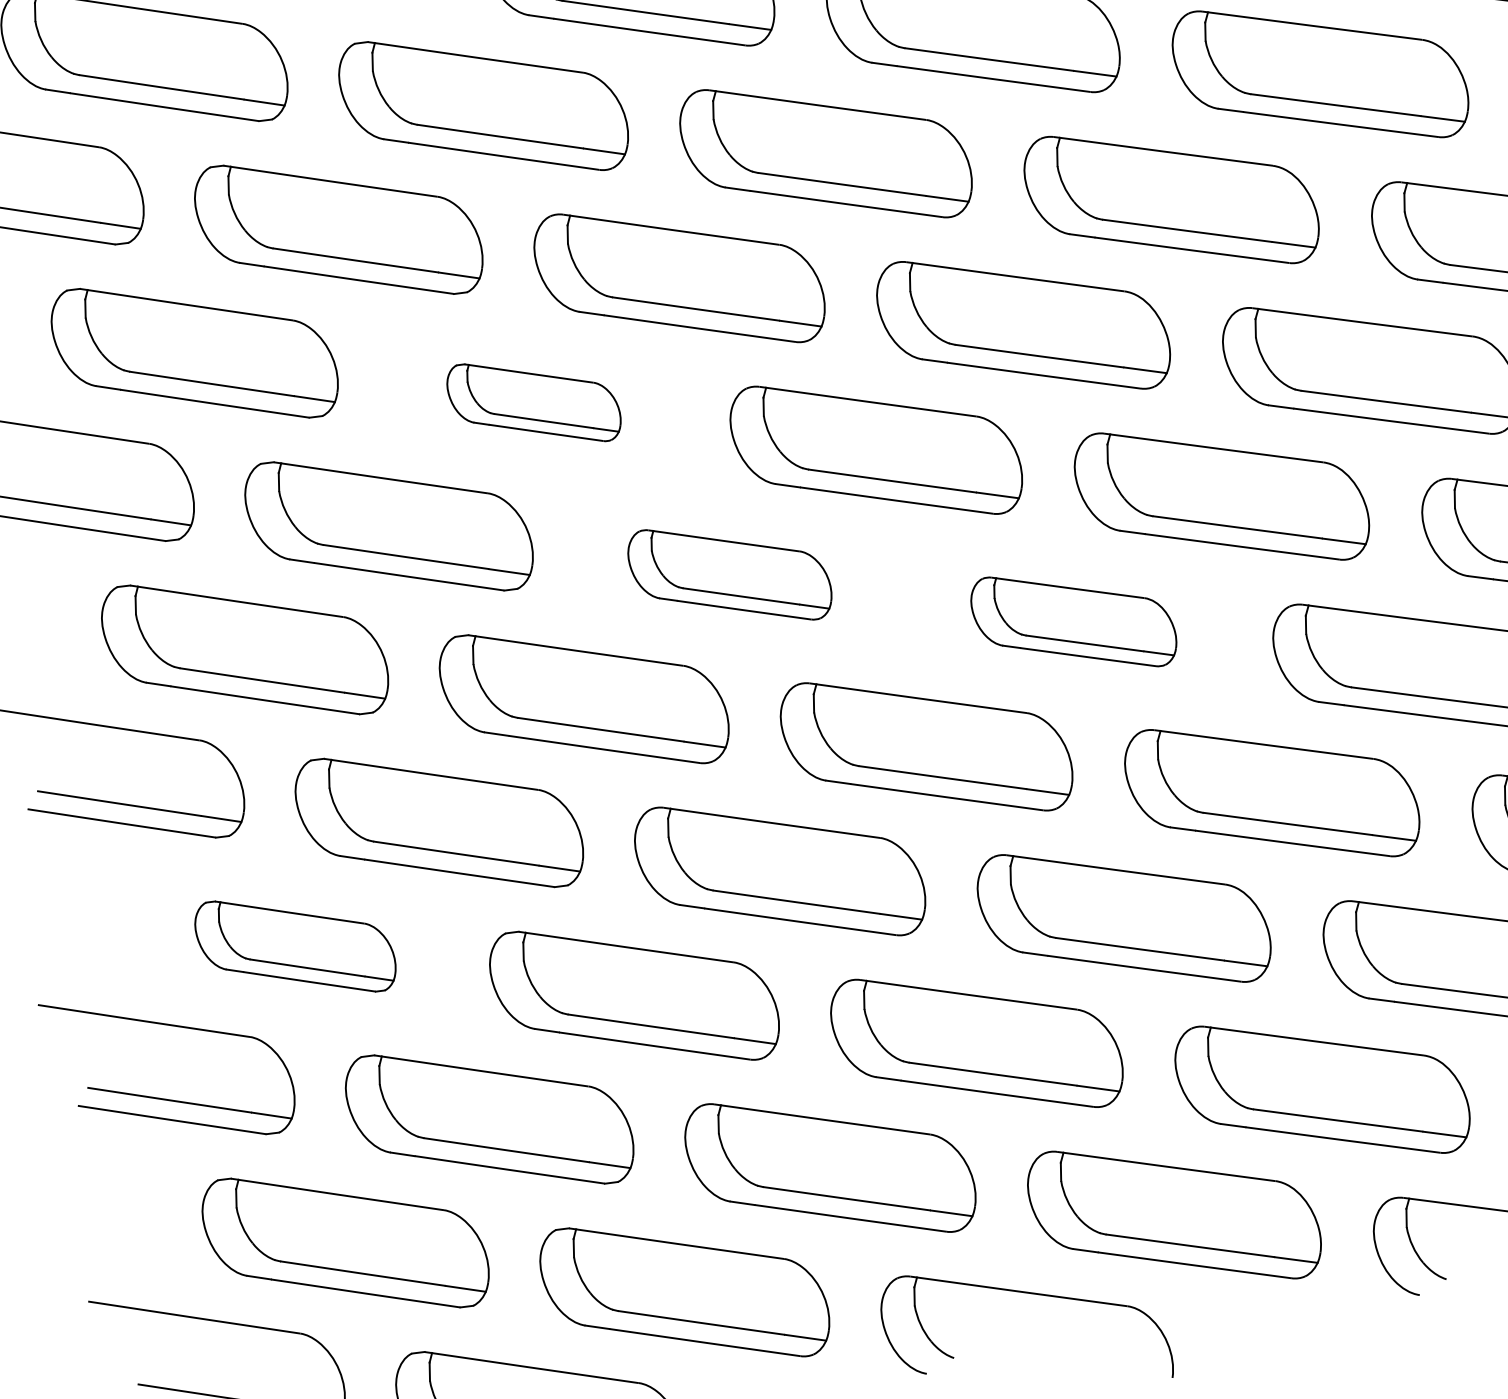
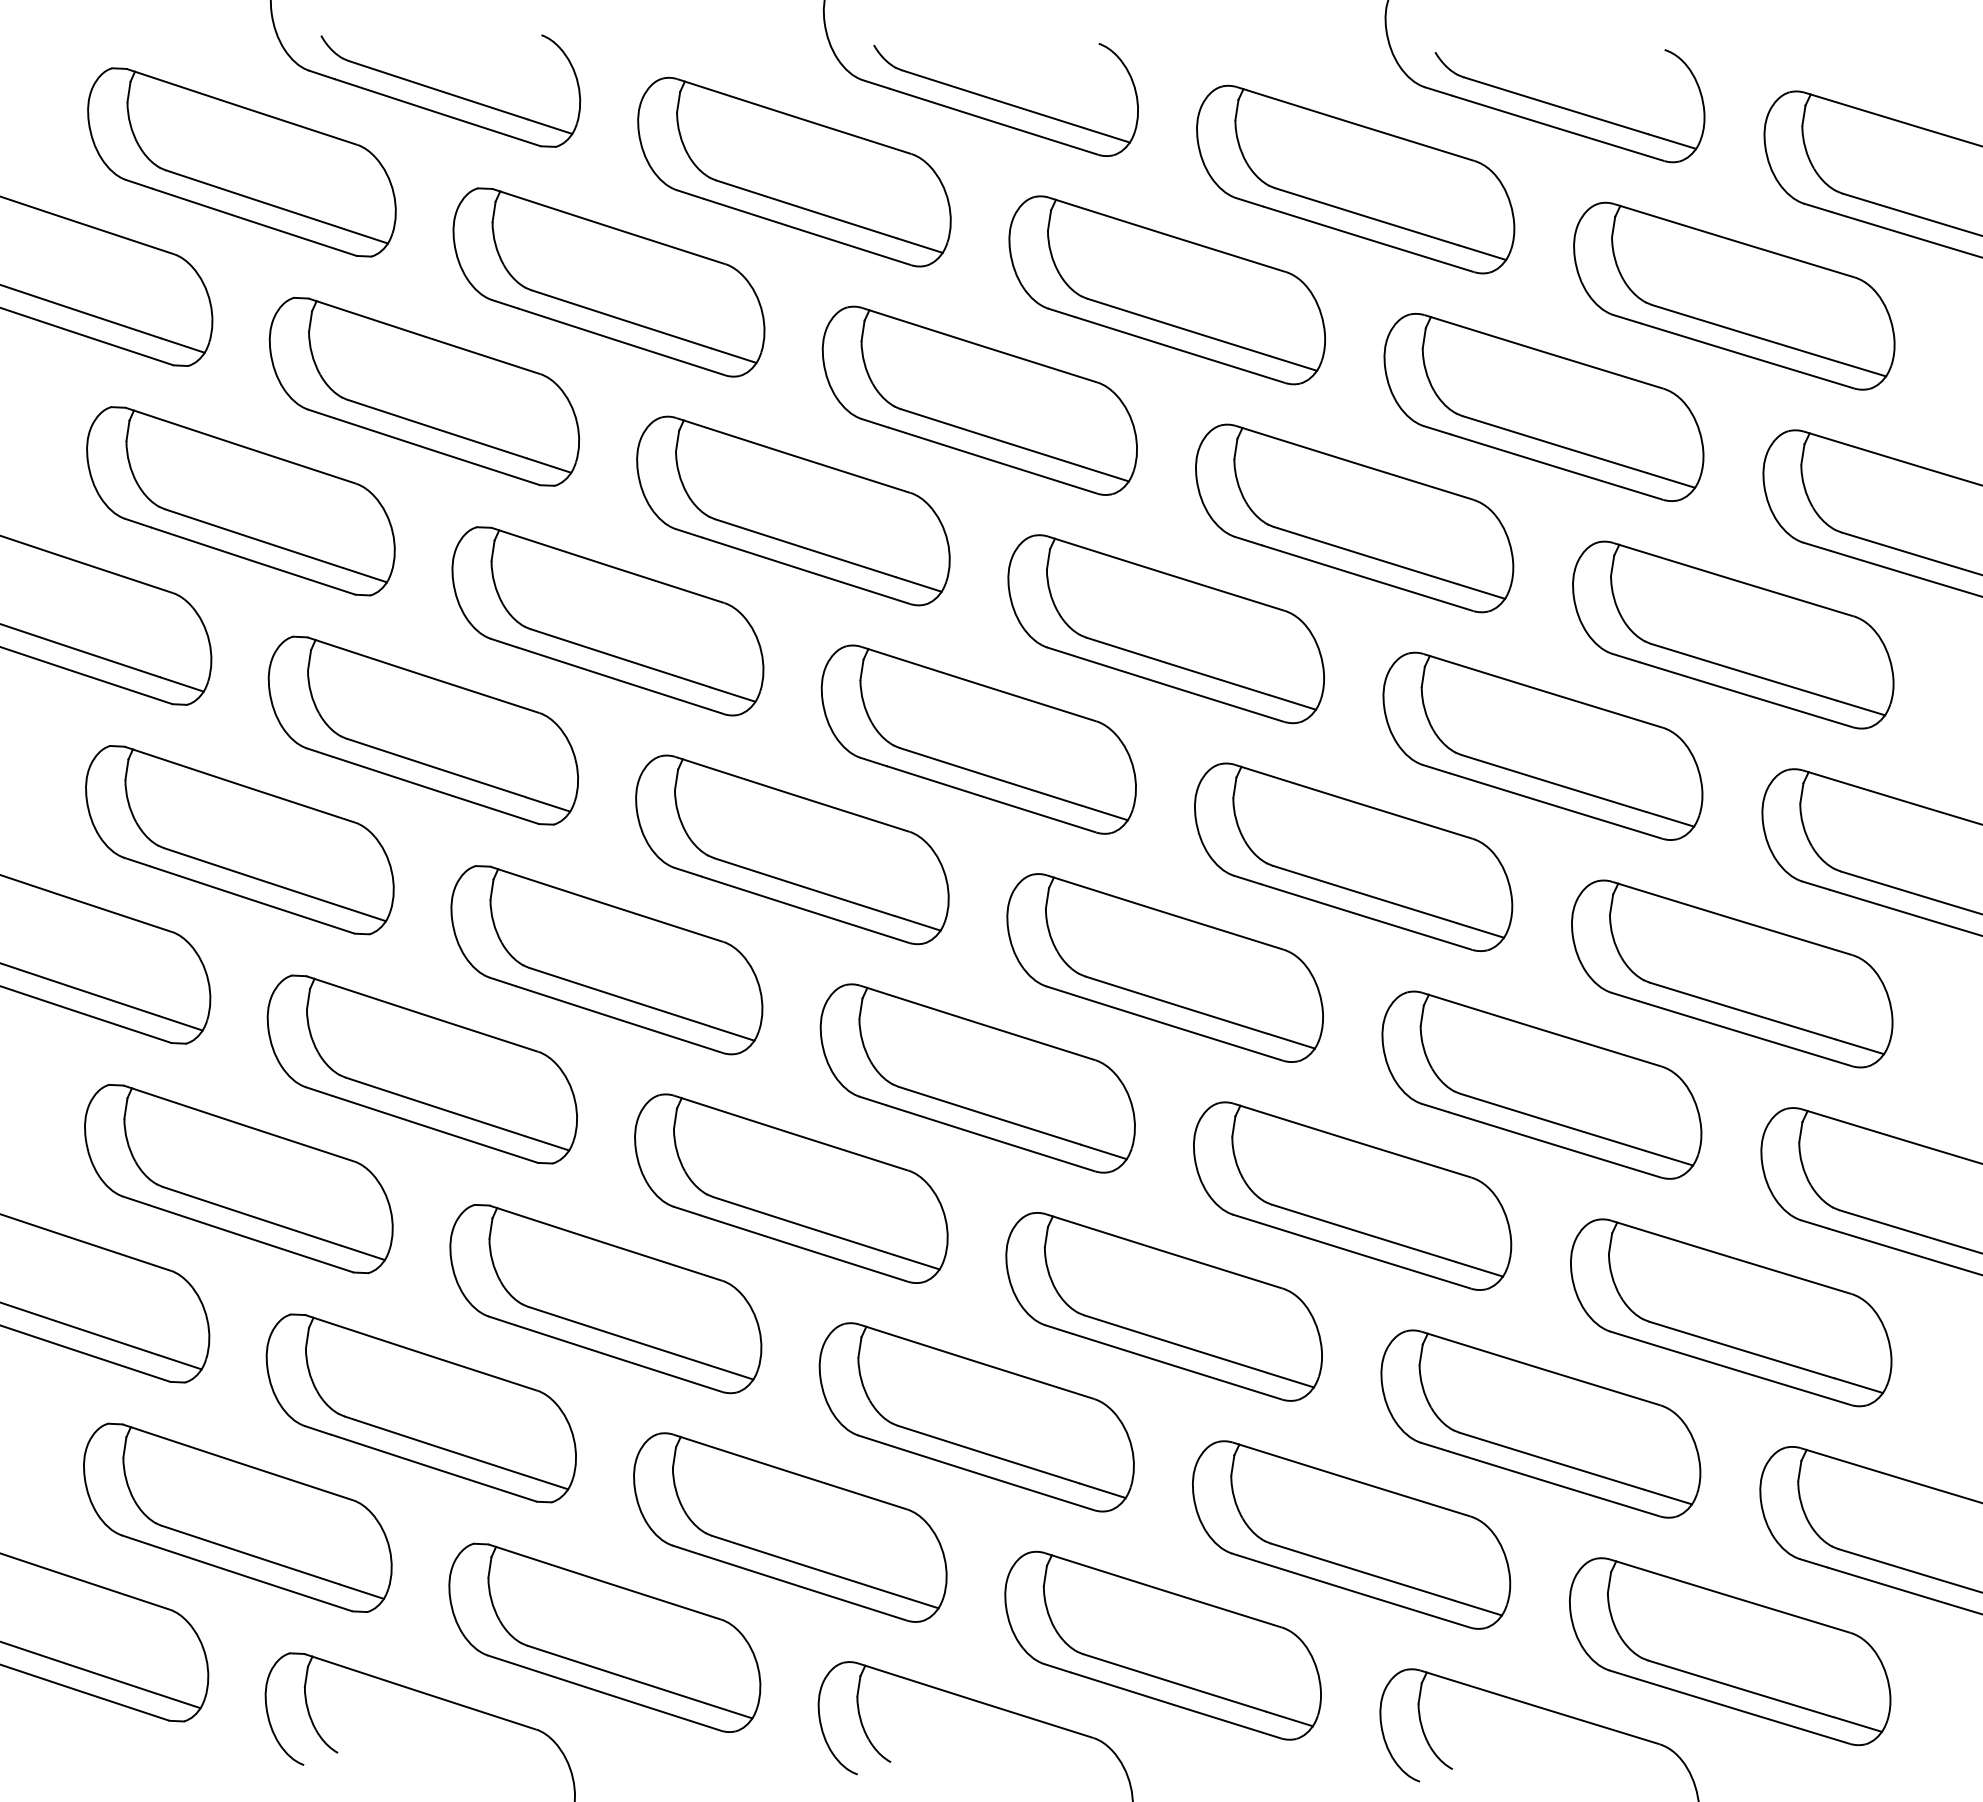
part: (533, 403) -> (607, 621), size x1.67
part: (730, 574) -> (792, 849), size x1.43
part: (1073, 621) -> (1164, 967), size x1.43
part: (295, 946) -> (238, 1179), size x1.43

